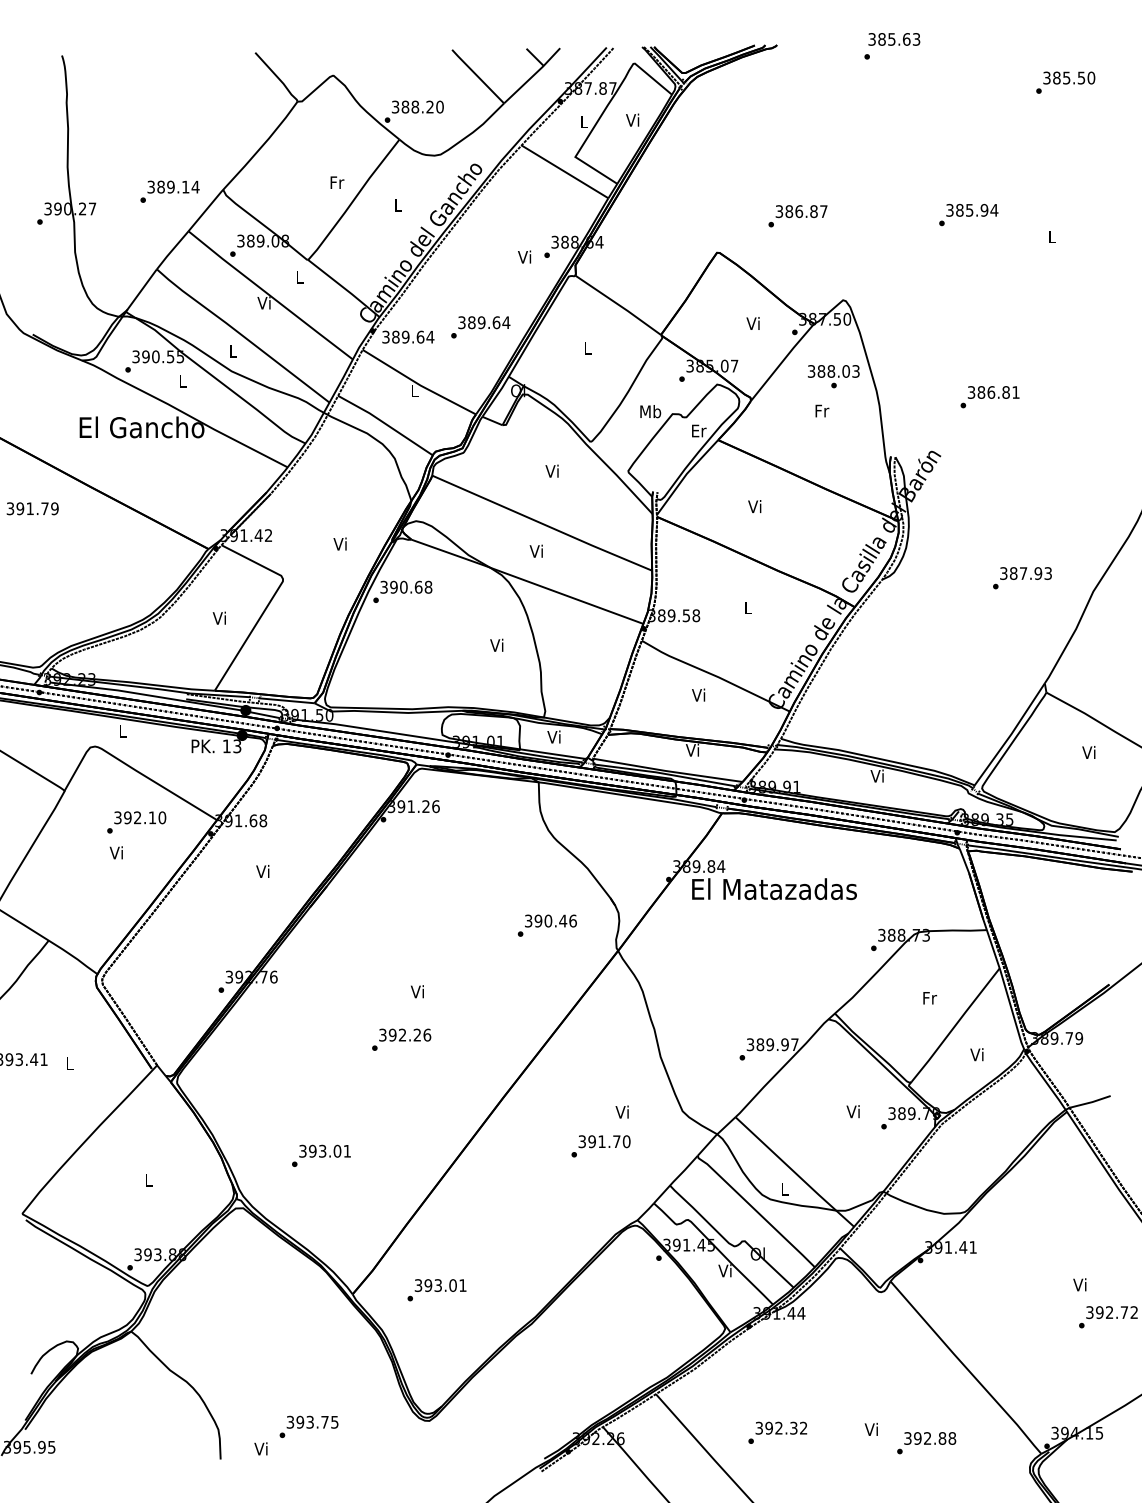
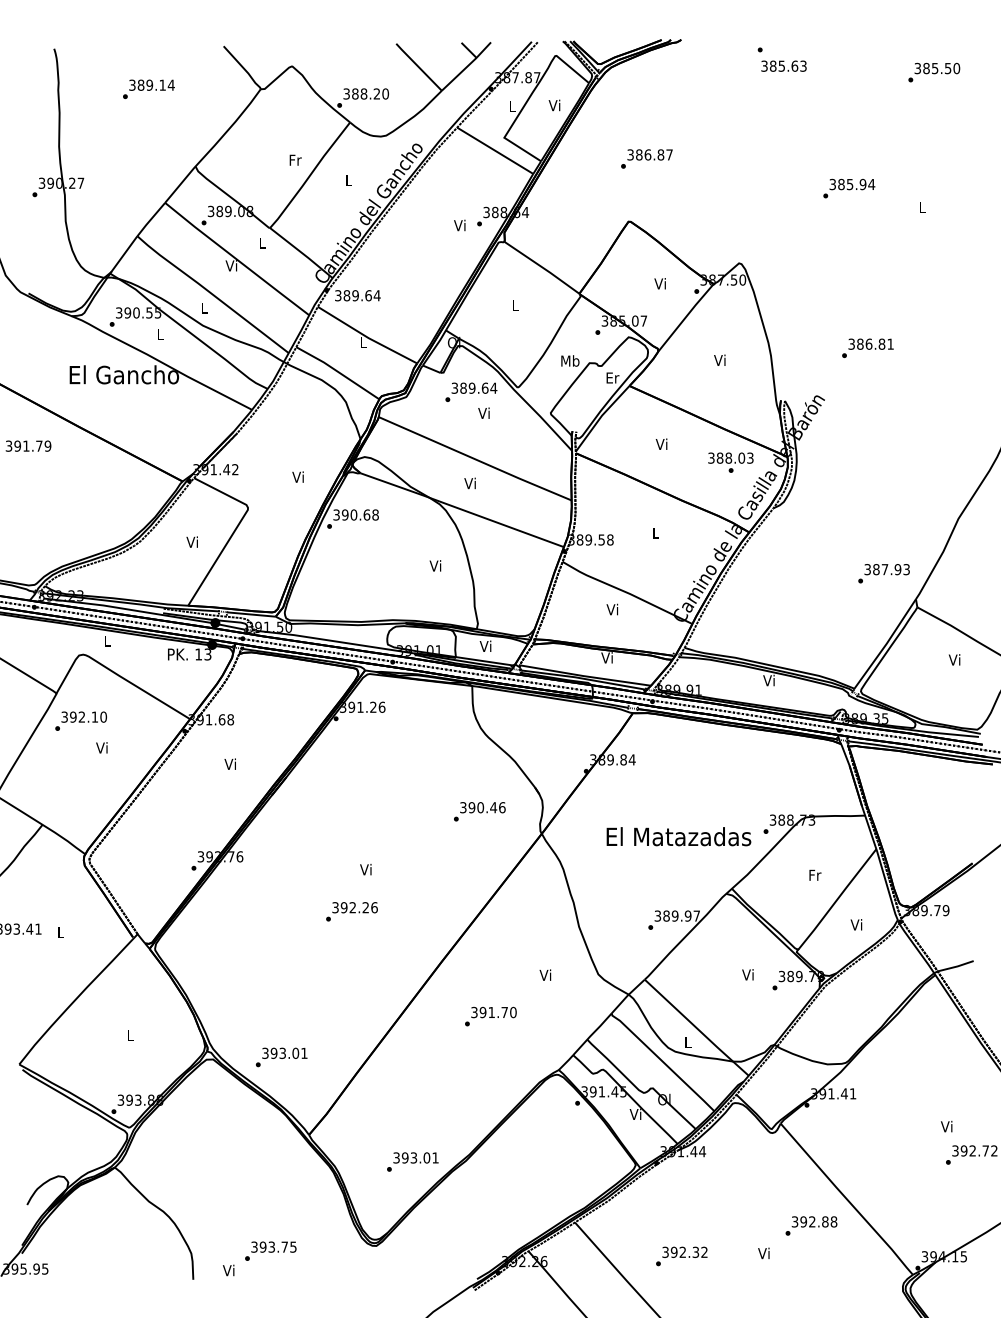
text: (894, 39) -> (784, 66), moved
text: (169, 191) -> (148, 89), moved
text: (797, 216) -> (646, 159), moved
text: (480, 327) -> (471, 392), moved
text: (833, 376) -> (730, 462), moved
text: (821, 410) -> (720, 360), Fr -> Vi
text: (1022, 578) -> (884, 573), moved
text: (136, 822) -> (80, 721), moved
text: (774, 889) -> (678, 836), moved
text: (600, 1146) -> (490, 1016), moved
text: (321, 1155) -> (281, 1057), moved
text: (436, 1290) -> (412, 1162), moved
text: (926, 1443) -> (811, 1226), moved

